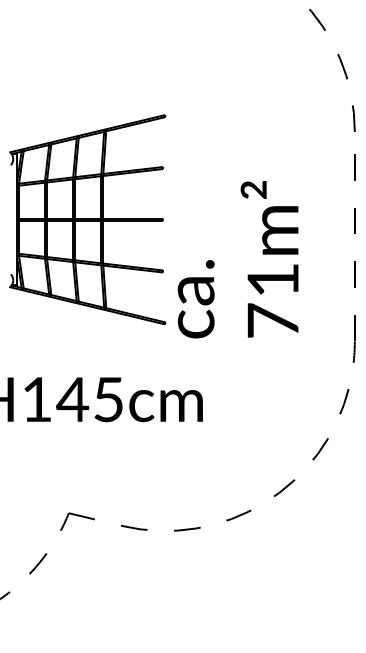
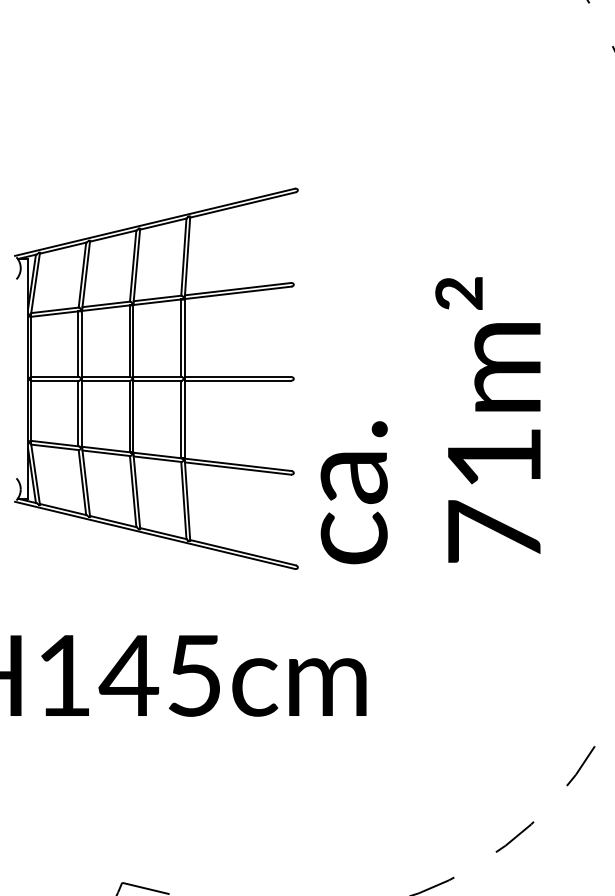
part: (87, 219) -> (156, 378), moved

